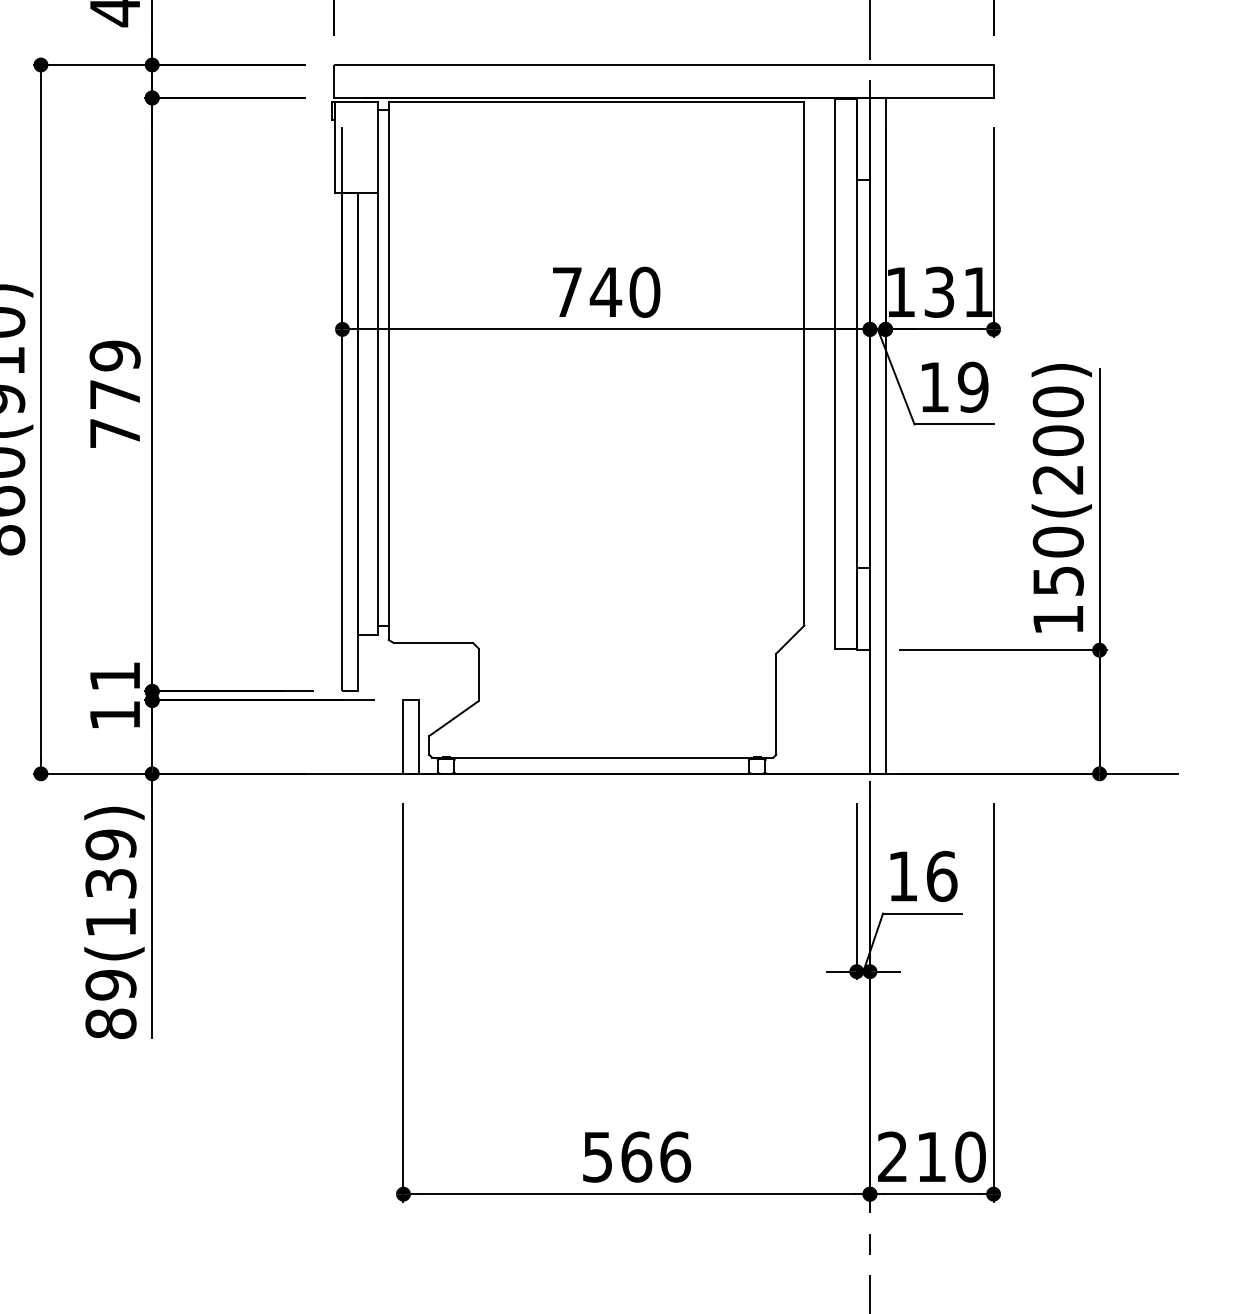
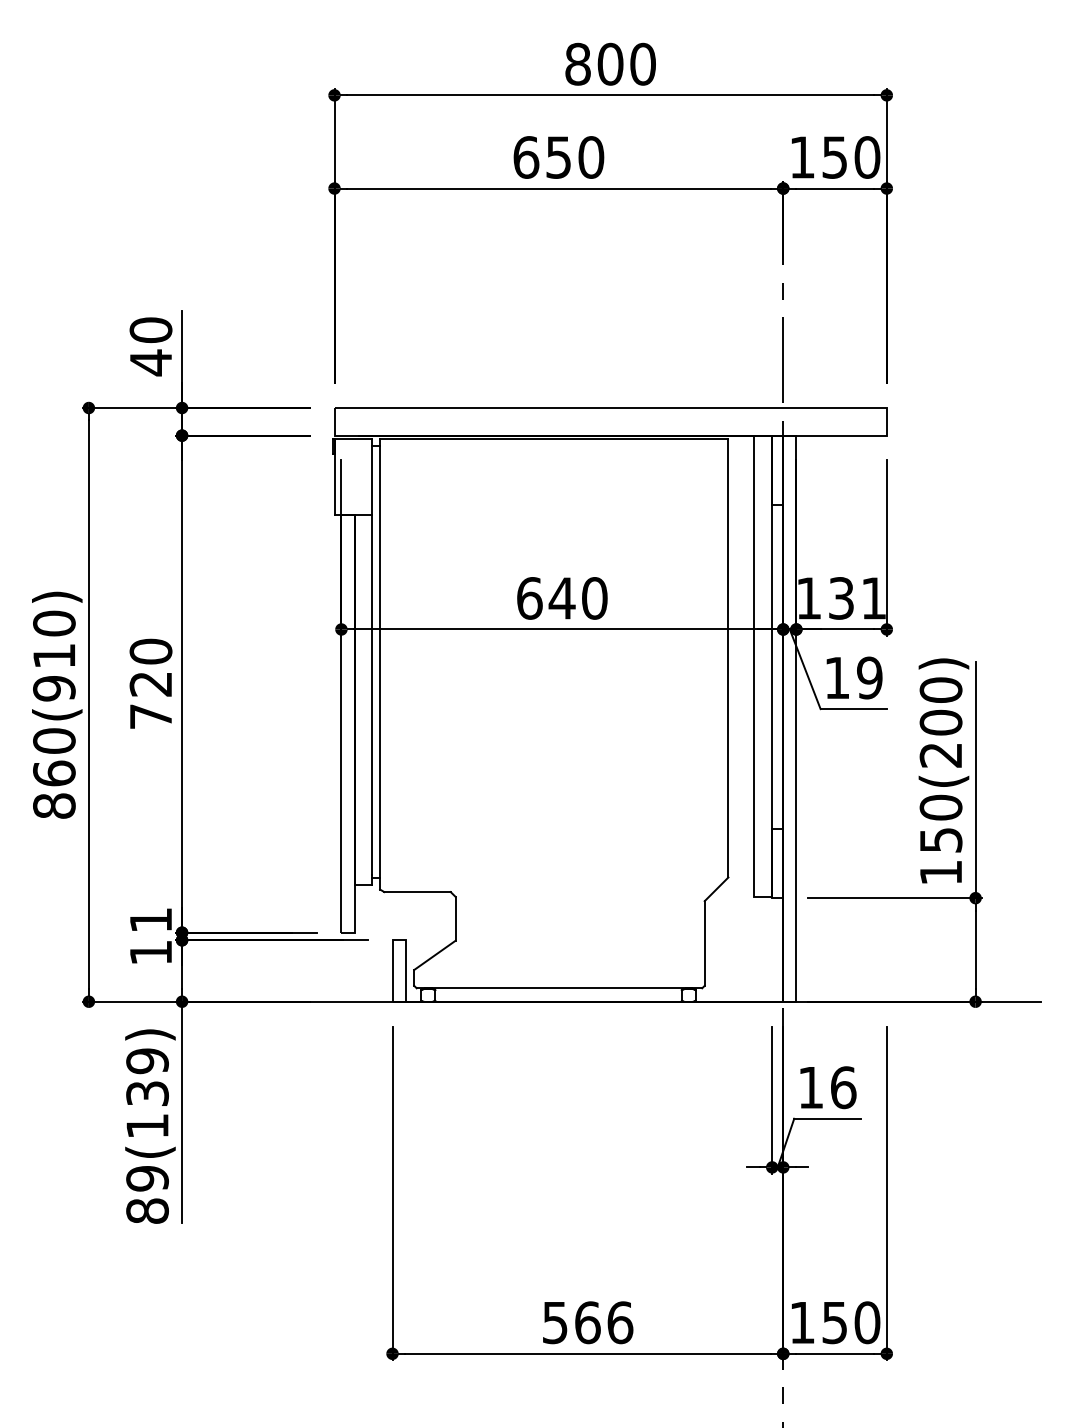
text: (567, 292) -> (529, 598), 740 -> 640
text: (114, 374) -> (150, 667), 779 -> 720
text: (912, 1156) -> (818, 1322), 210 -> 150

